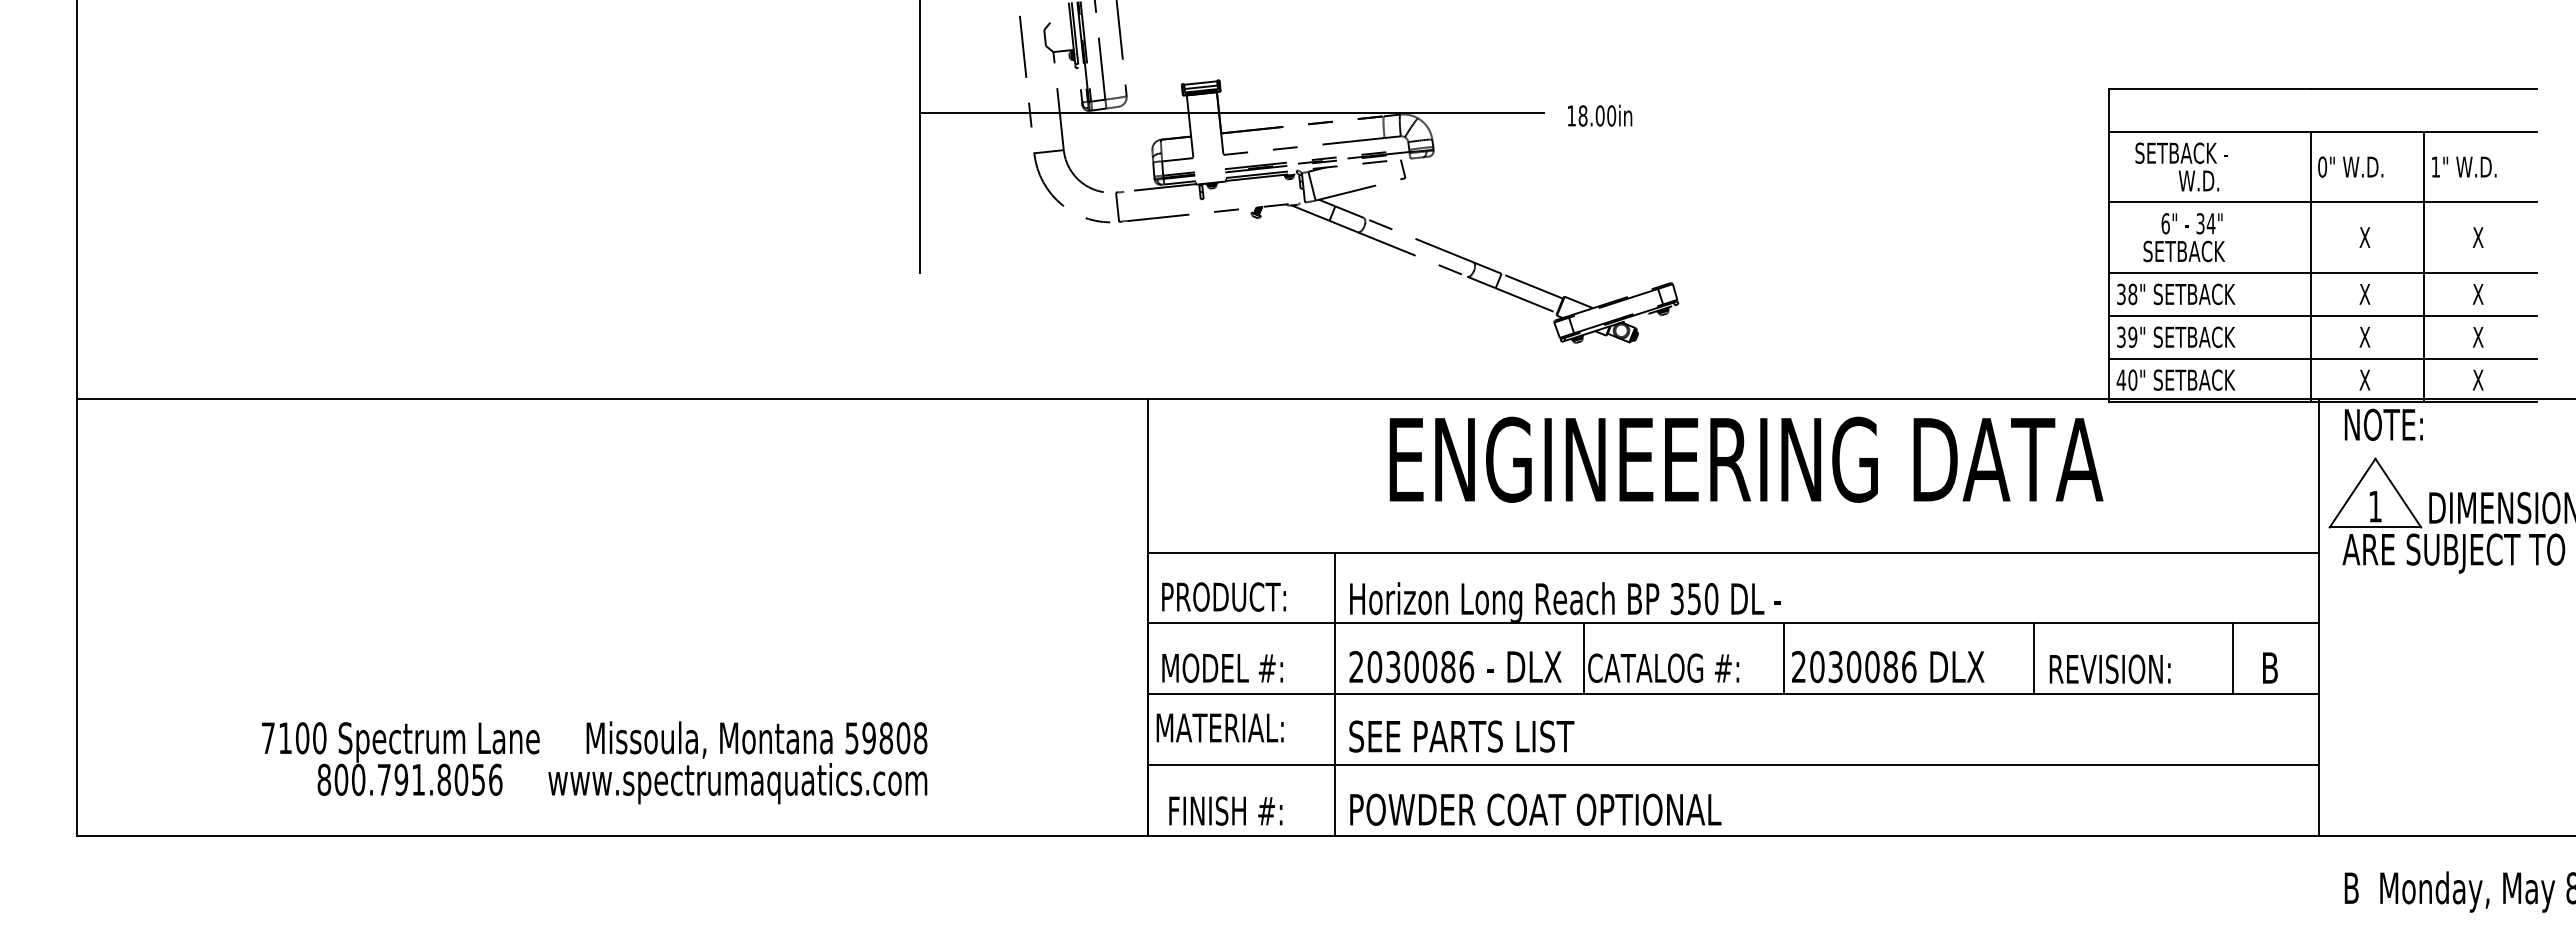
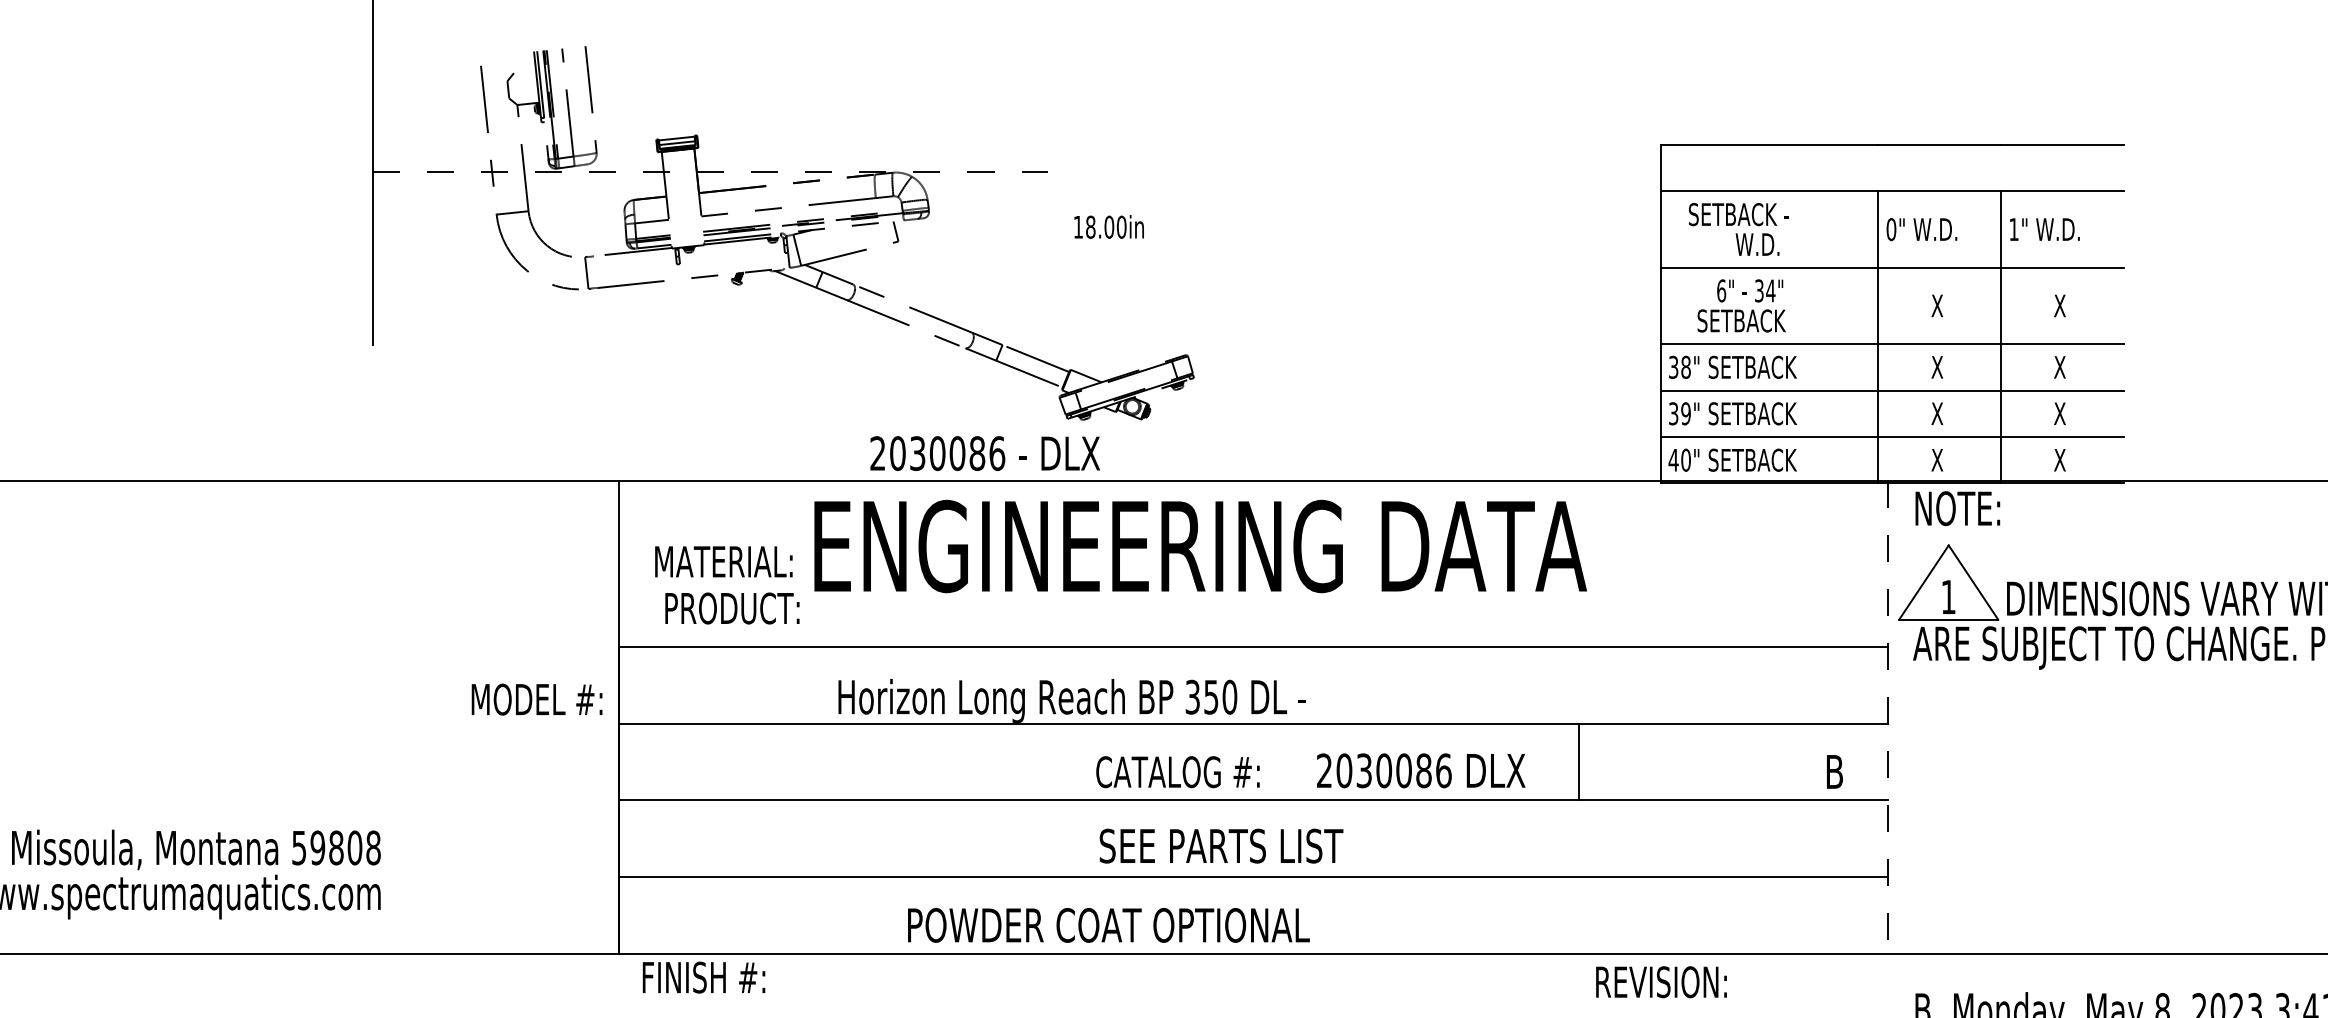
line: (1231, 113) -> (710, 171), solid -> dashed
text: (1600, 115) -> (1109, 226), moved
text: (1746, 459) -> (1200, 546), moved
text: (1223, 596) -> (731, 607), moved
line: (2319, 617) -> (1888, 717), solid -> dashed
line: (1584, 658) -> (1092, 761), removed
line: (1784, 658) -> (1308, 761), removed
line: (2233, 658) -> (1795, 761), removed
text: (1455, 666) -> (985, 453), moved
text: (1222, 667) -> (536, 698), moved
text: (2109, 668) -> (1660, 981), moved
line: (1334, 693) -> (821, 799), removed
text: (1219, 727) -> (723, 561), moved
text: (1461, 736) -> (1221, 846), moved
text: (1535, 809) -> (1108, 925), moved
text: (1225, 810) -> (703, 977), moved

